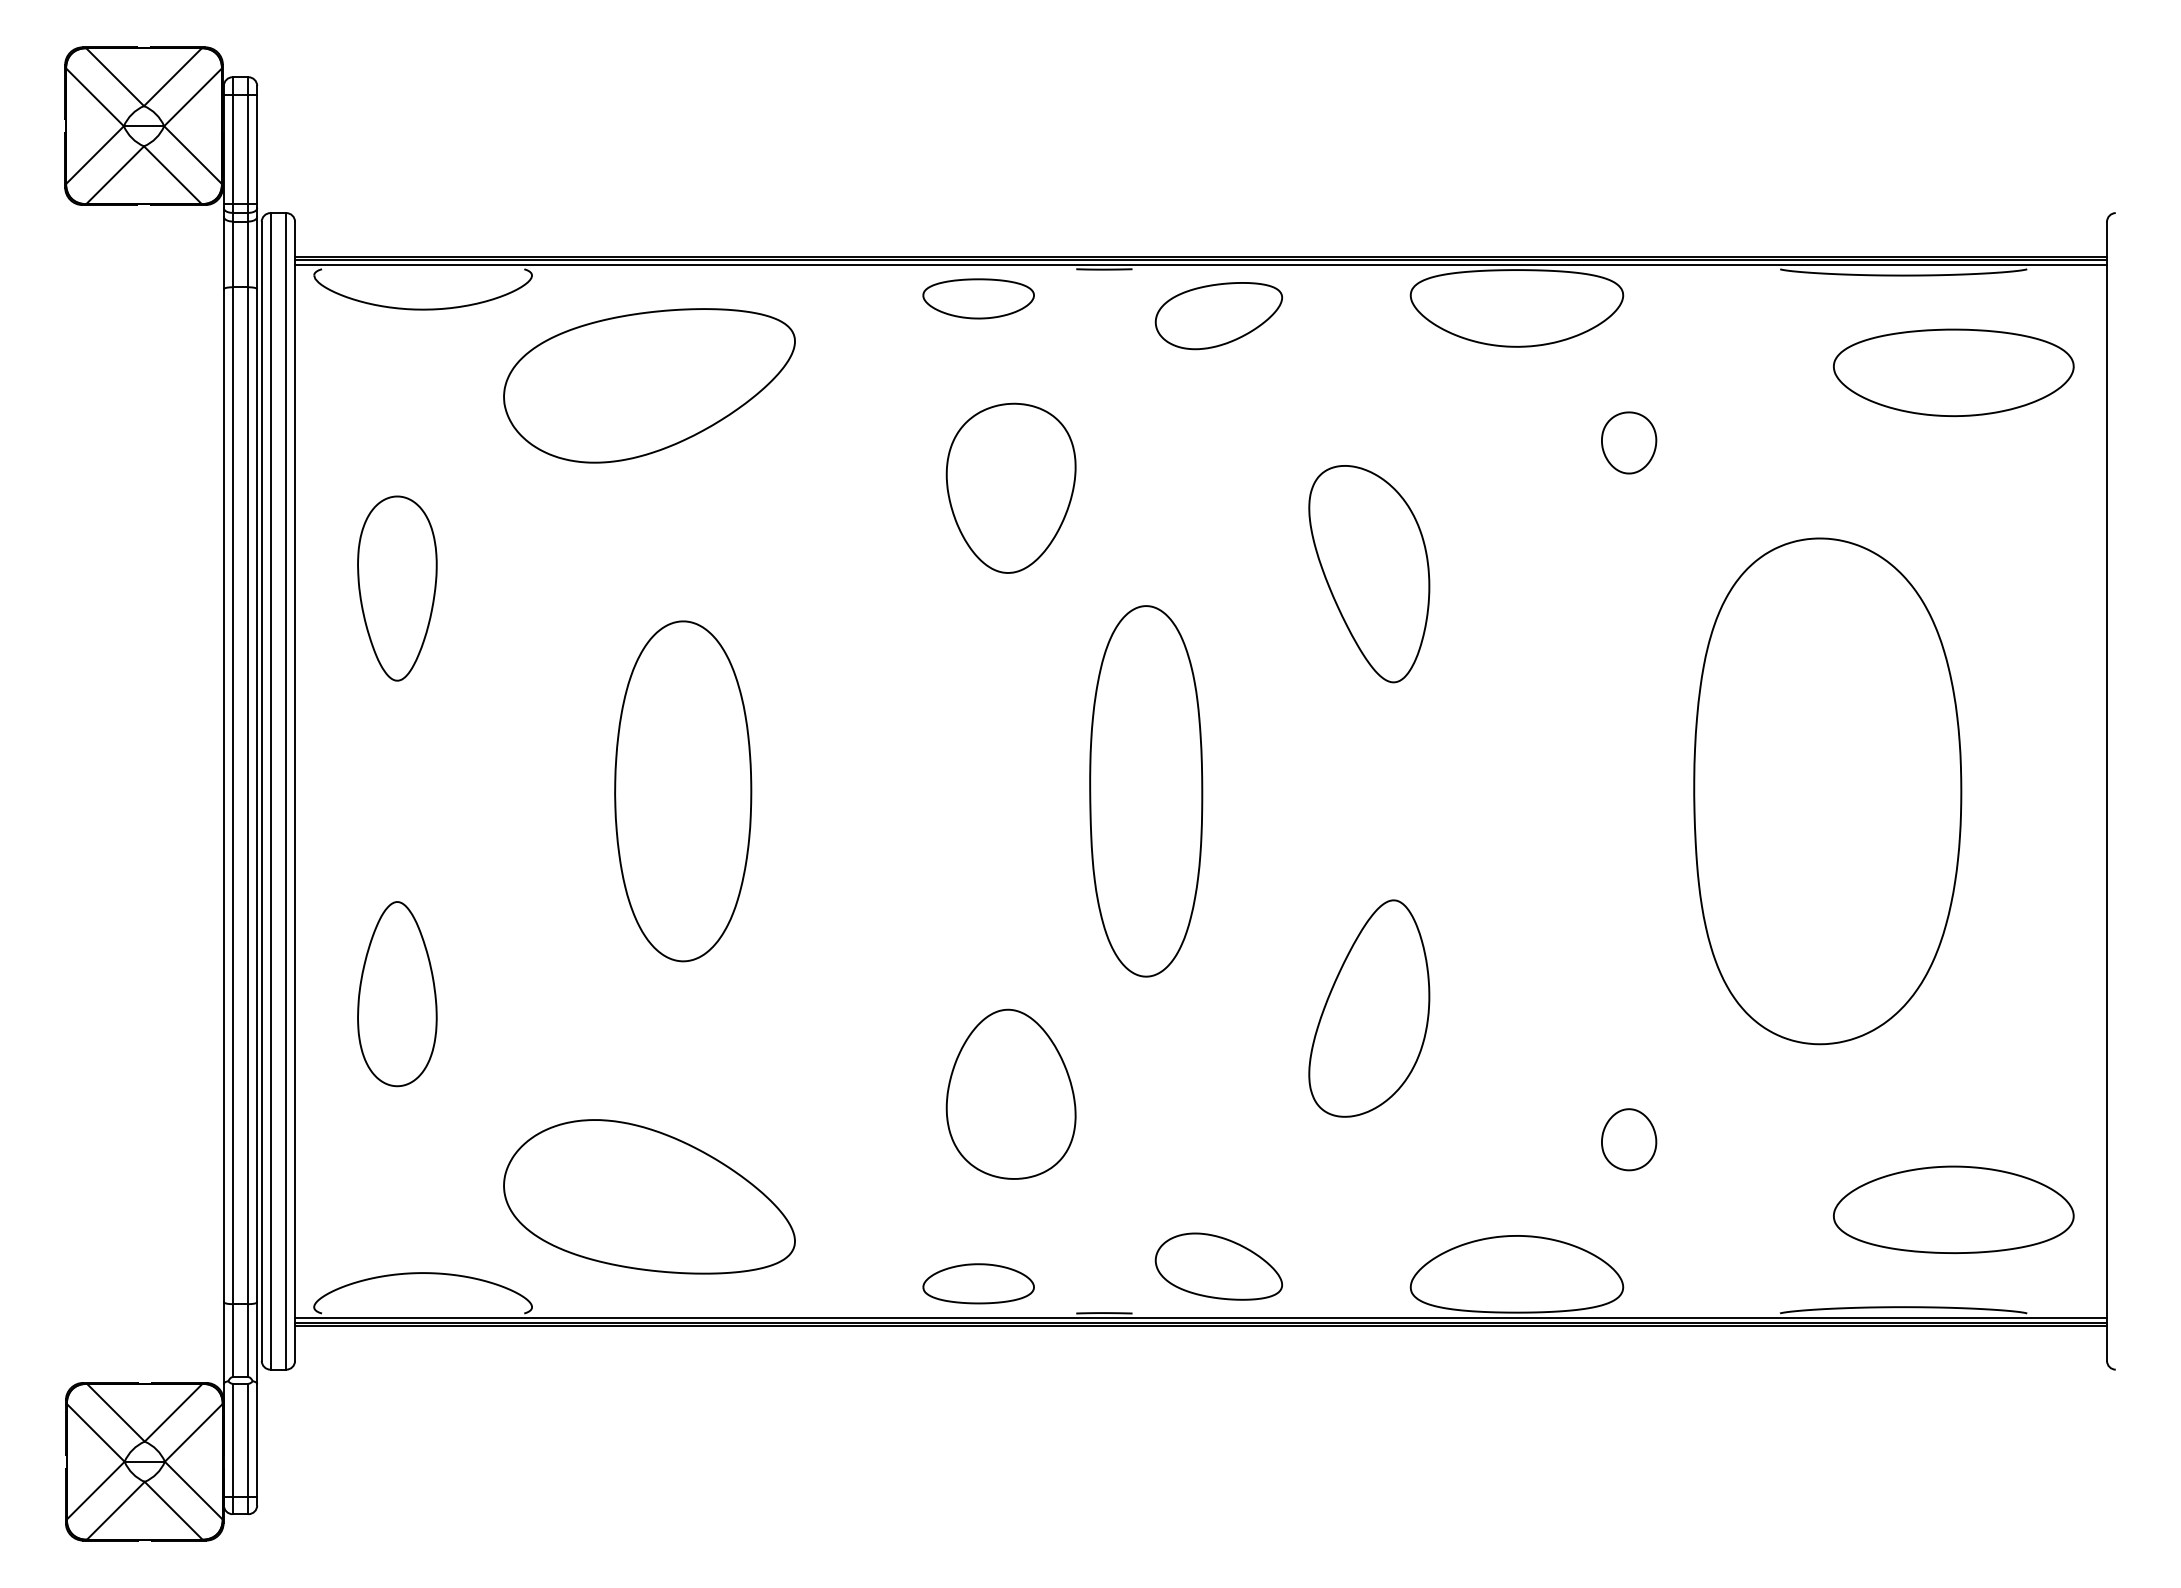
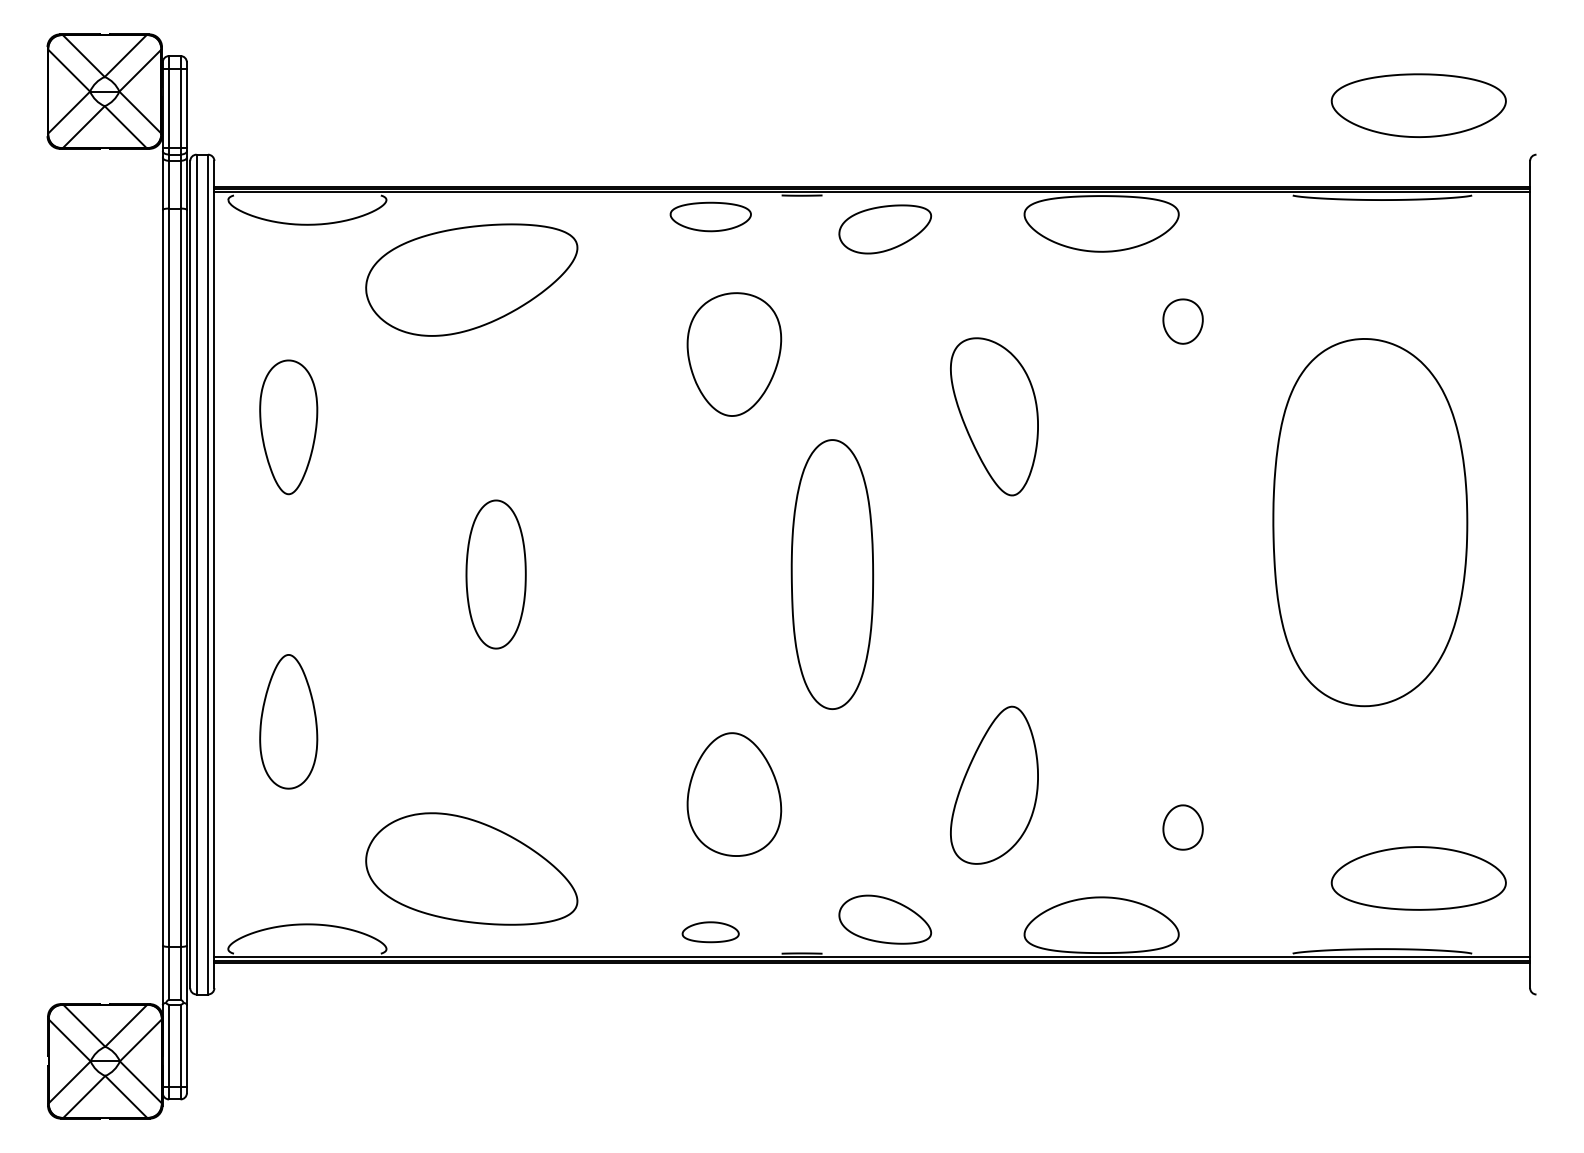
part: (1953, 372) -> (1418, 105), moved
part: (682, 791) -> (495, 574), size x0.6
part: (1827, 791) -> (1370, 522), moved
part: (1369, 1007) -> (994, 784), moved
part: (978, 1284) -> (710, 932), size x0.7

